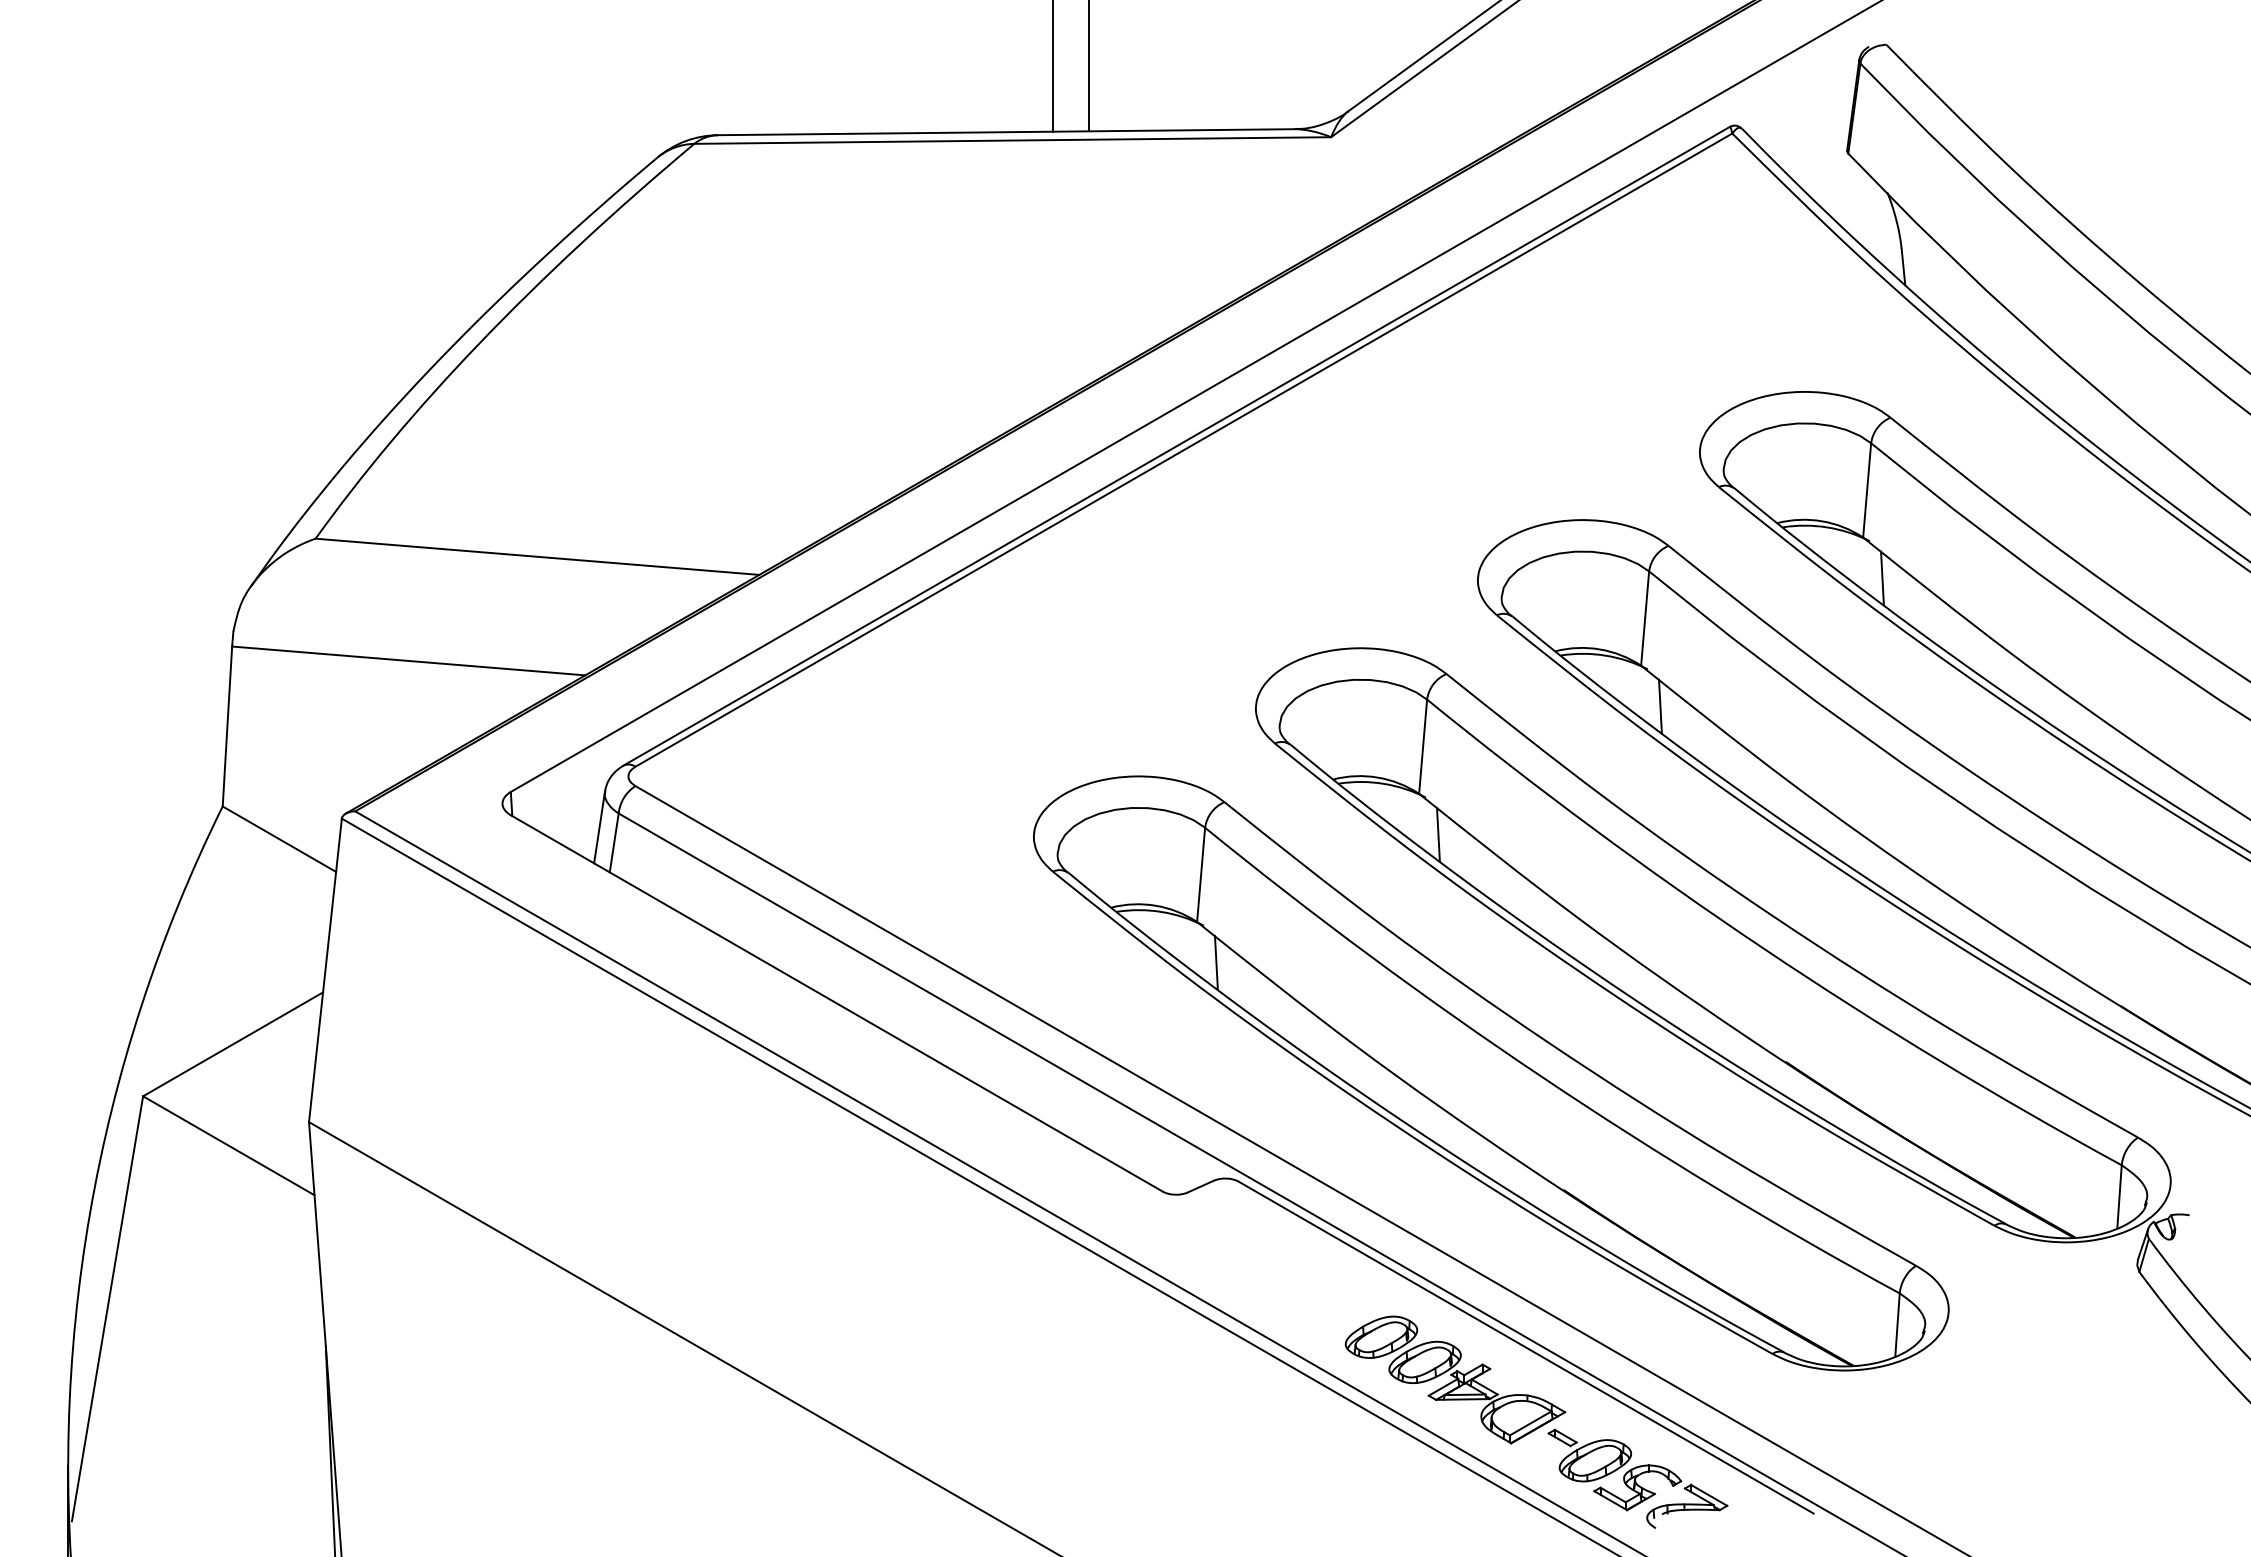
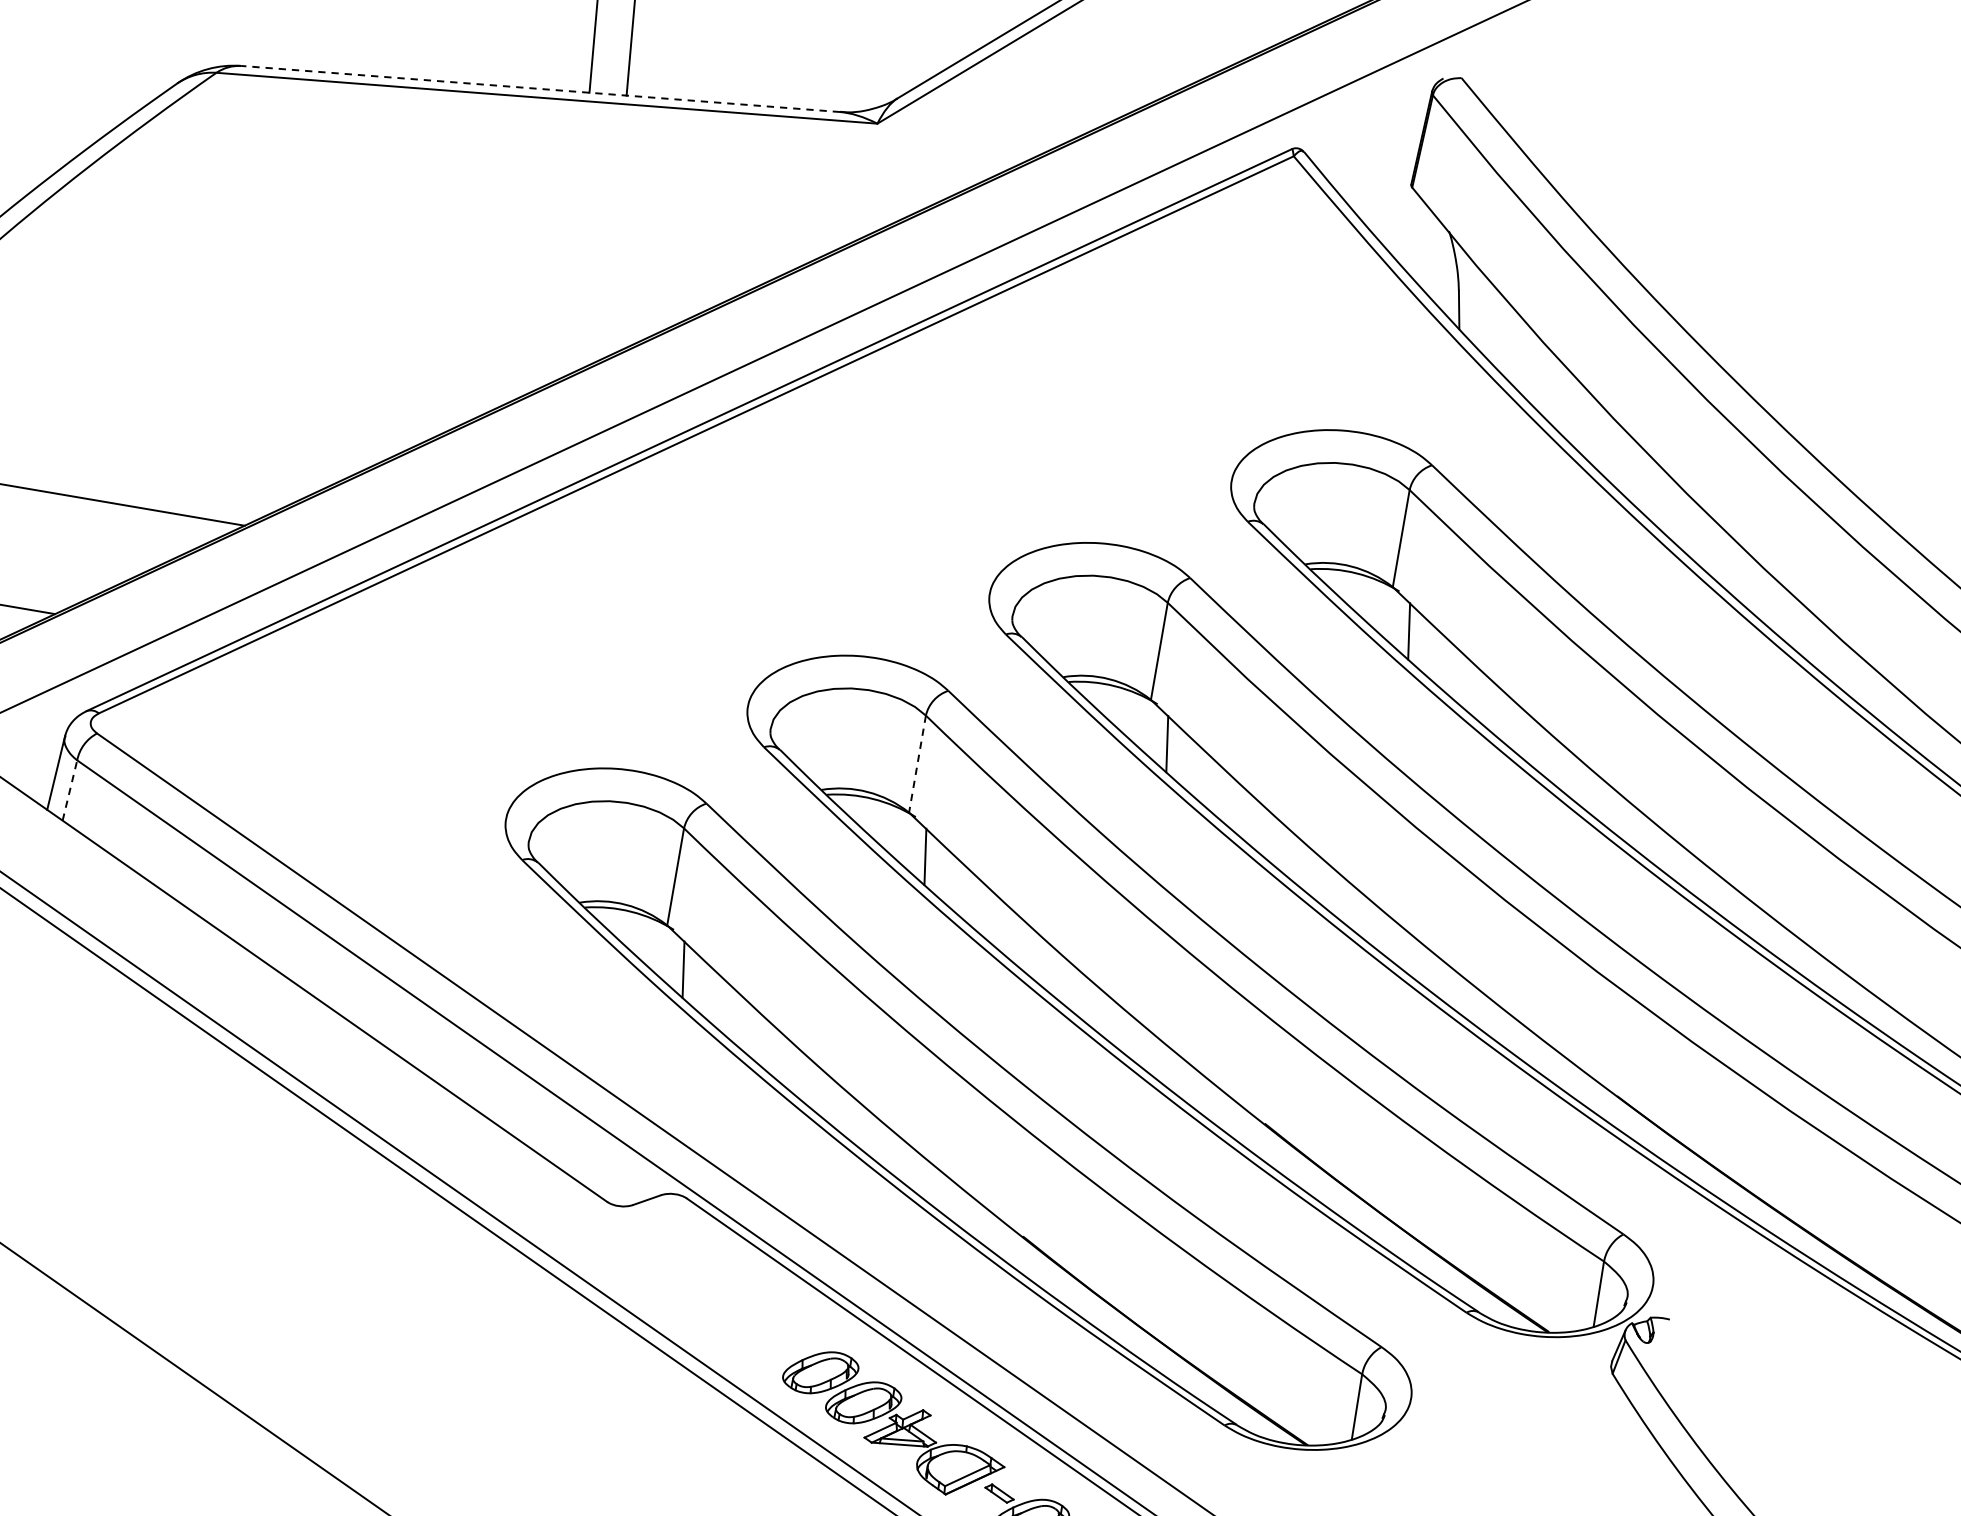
line: (1005, 132) -> (540, 89), solid -> dashed
line: (1423, 747) -> (917, 764), solid -> dashed
line: (614, 842) -> (70, 790), solid -> dashed

